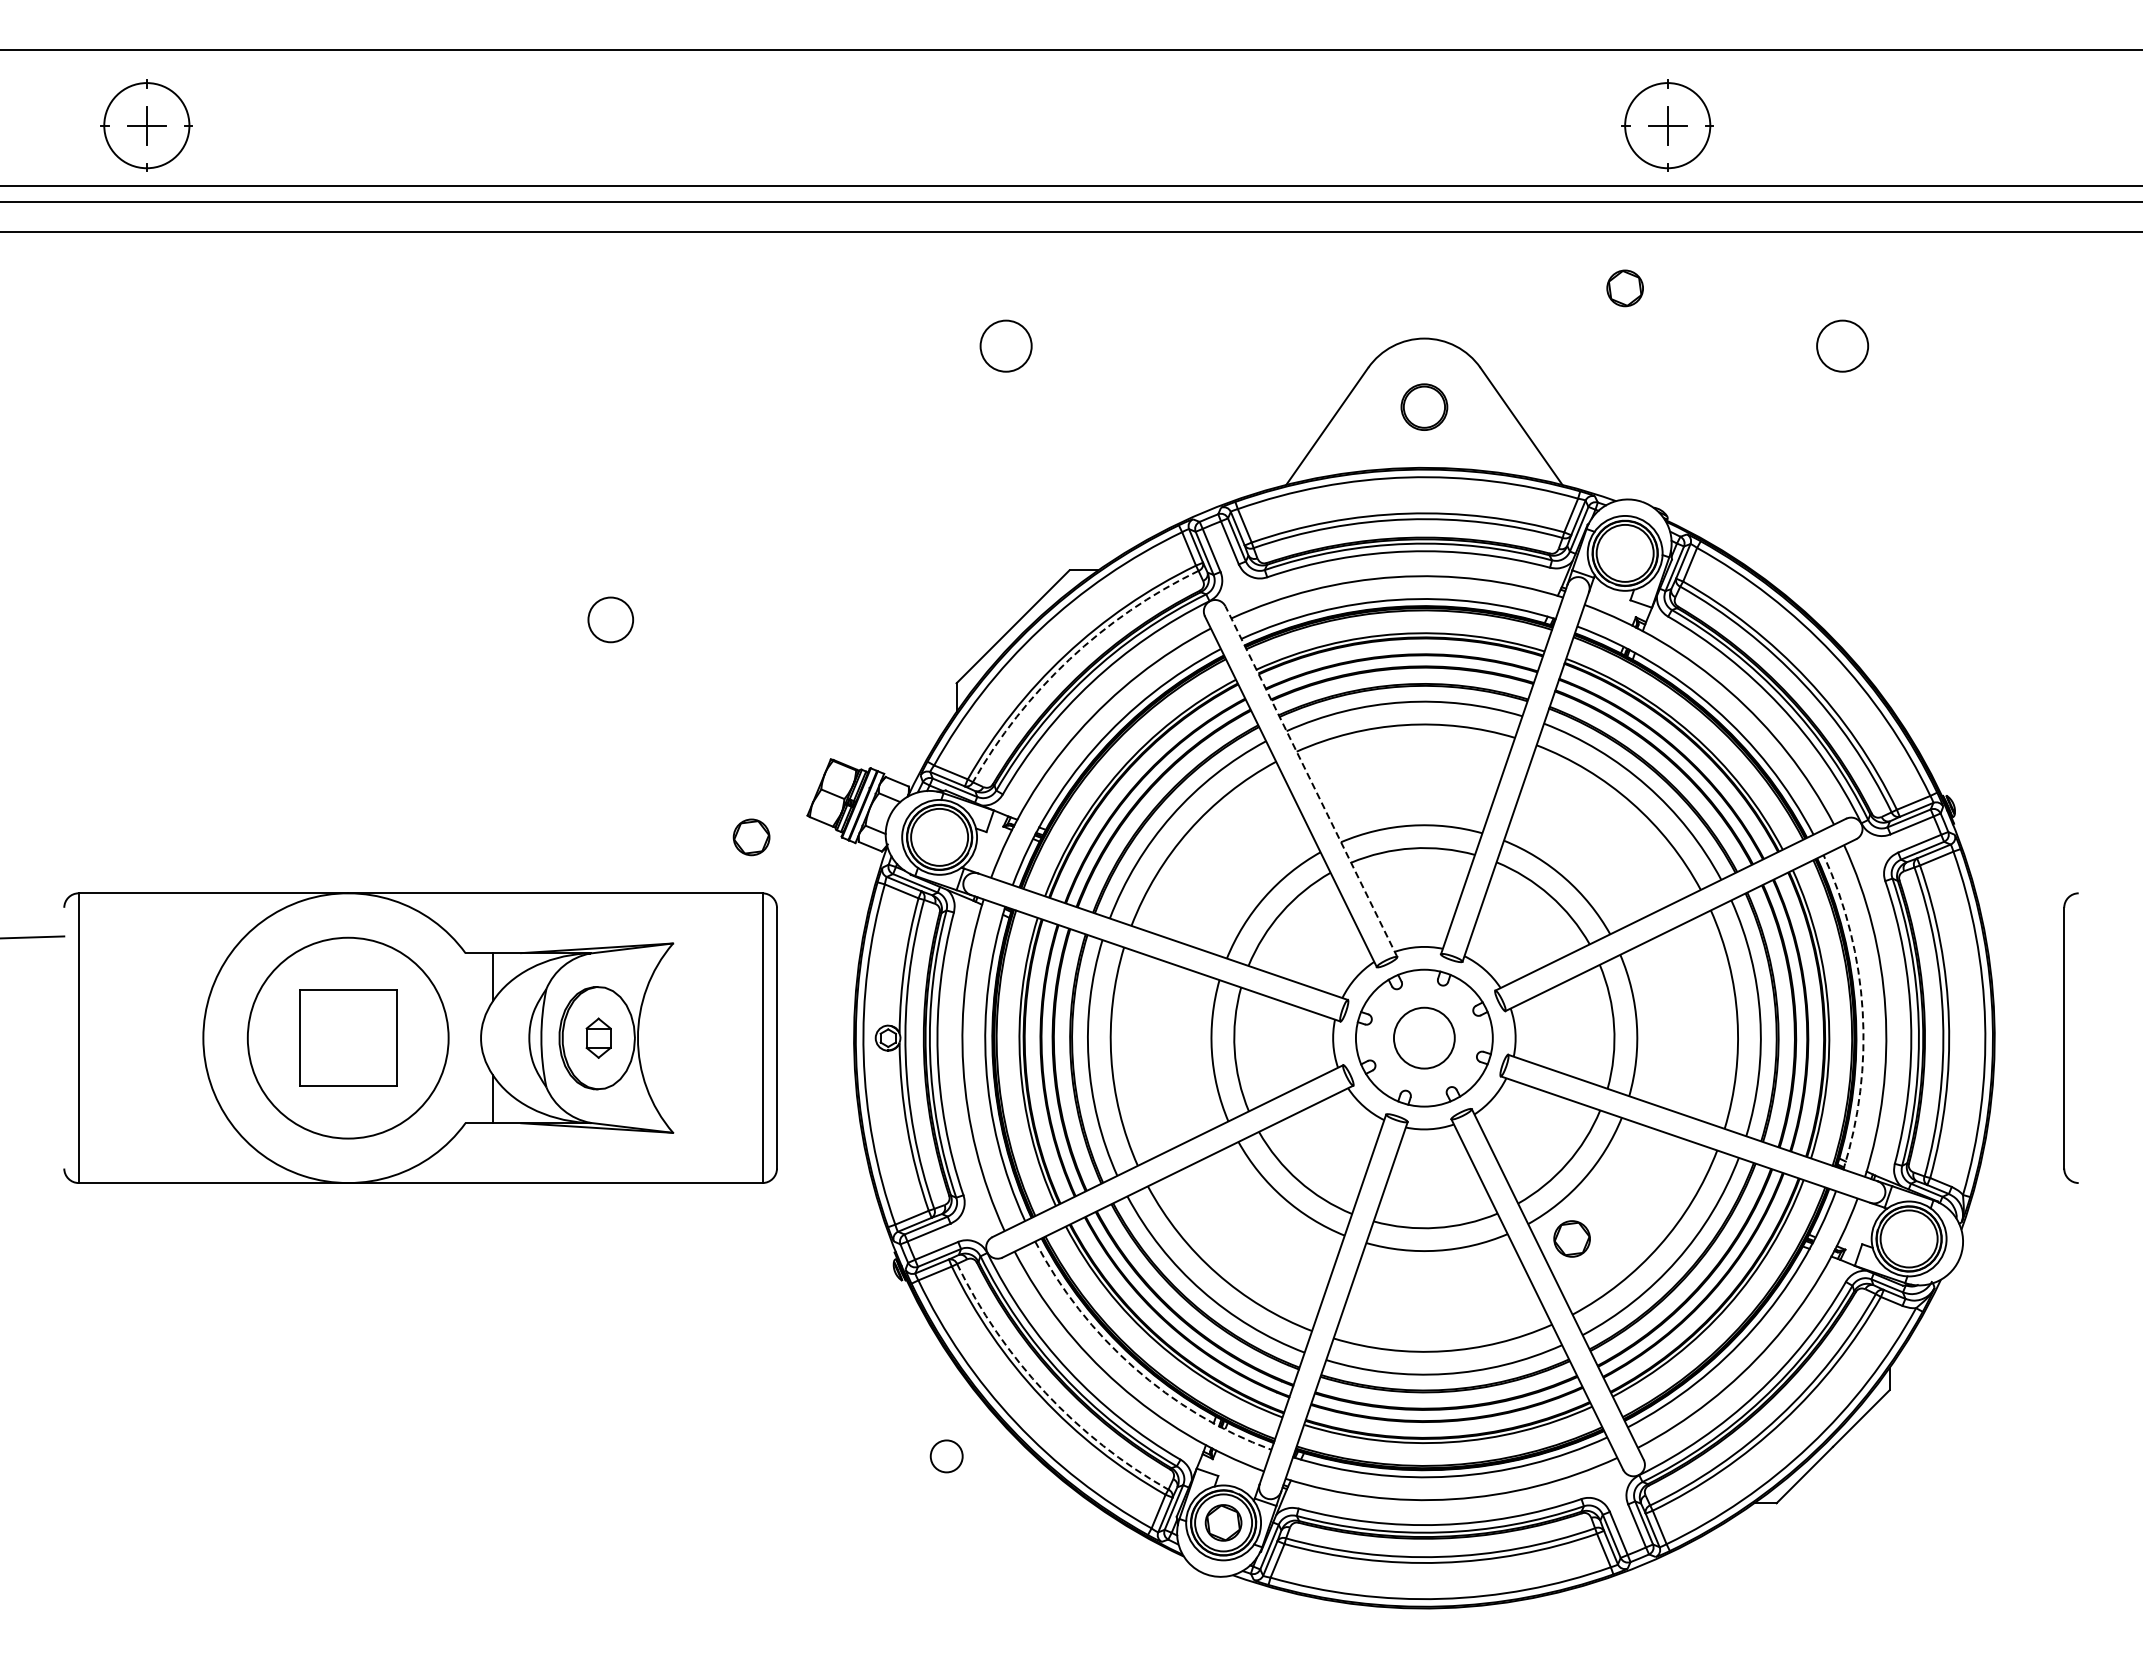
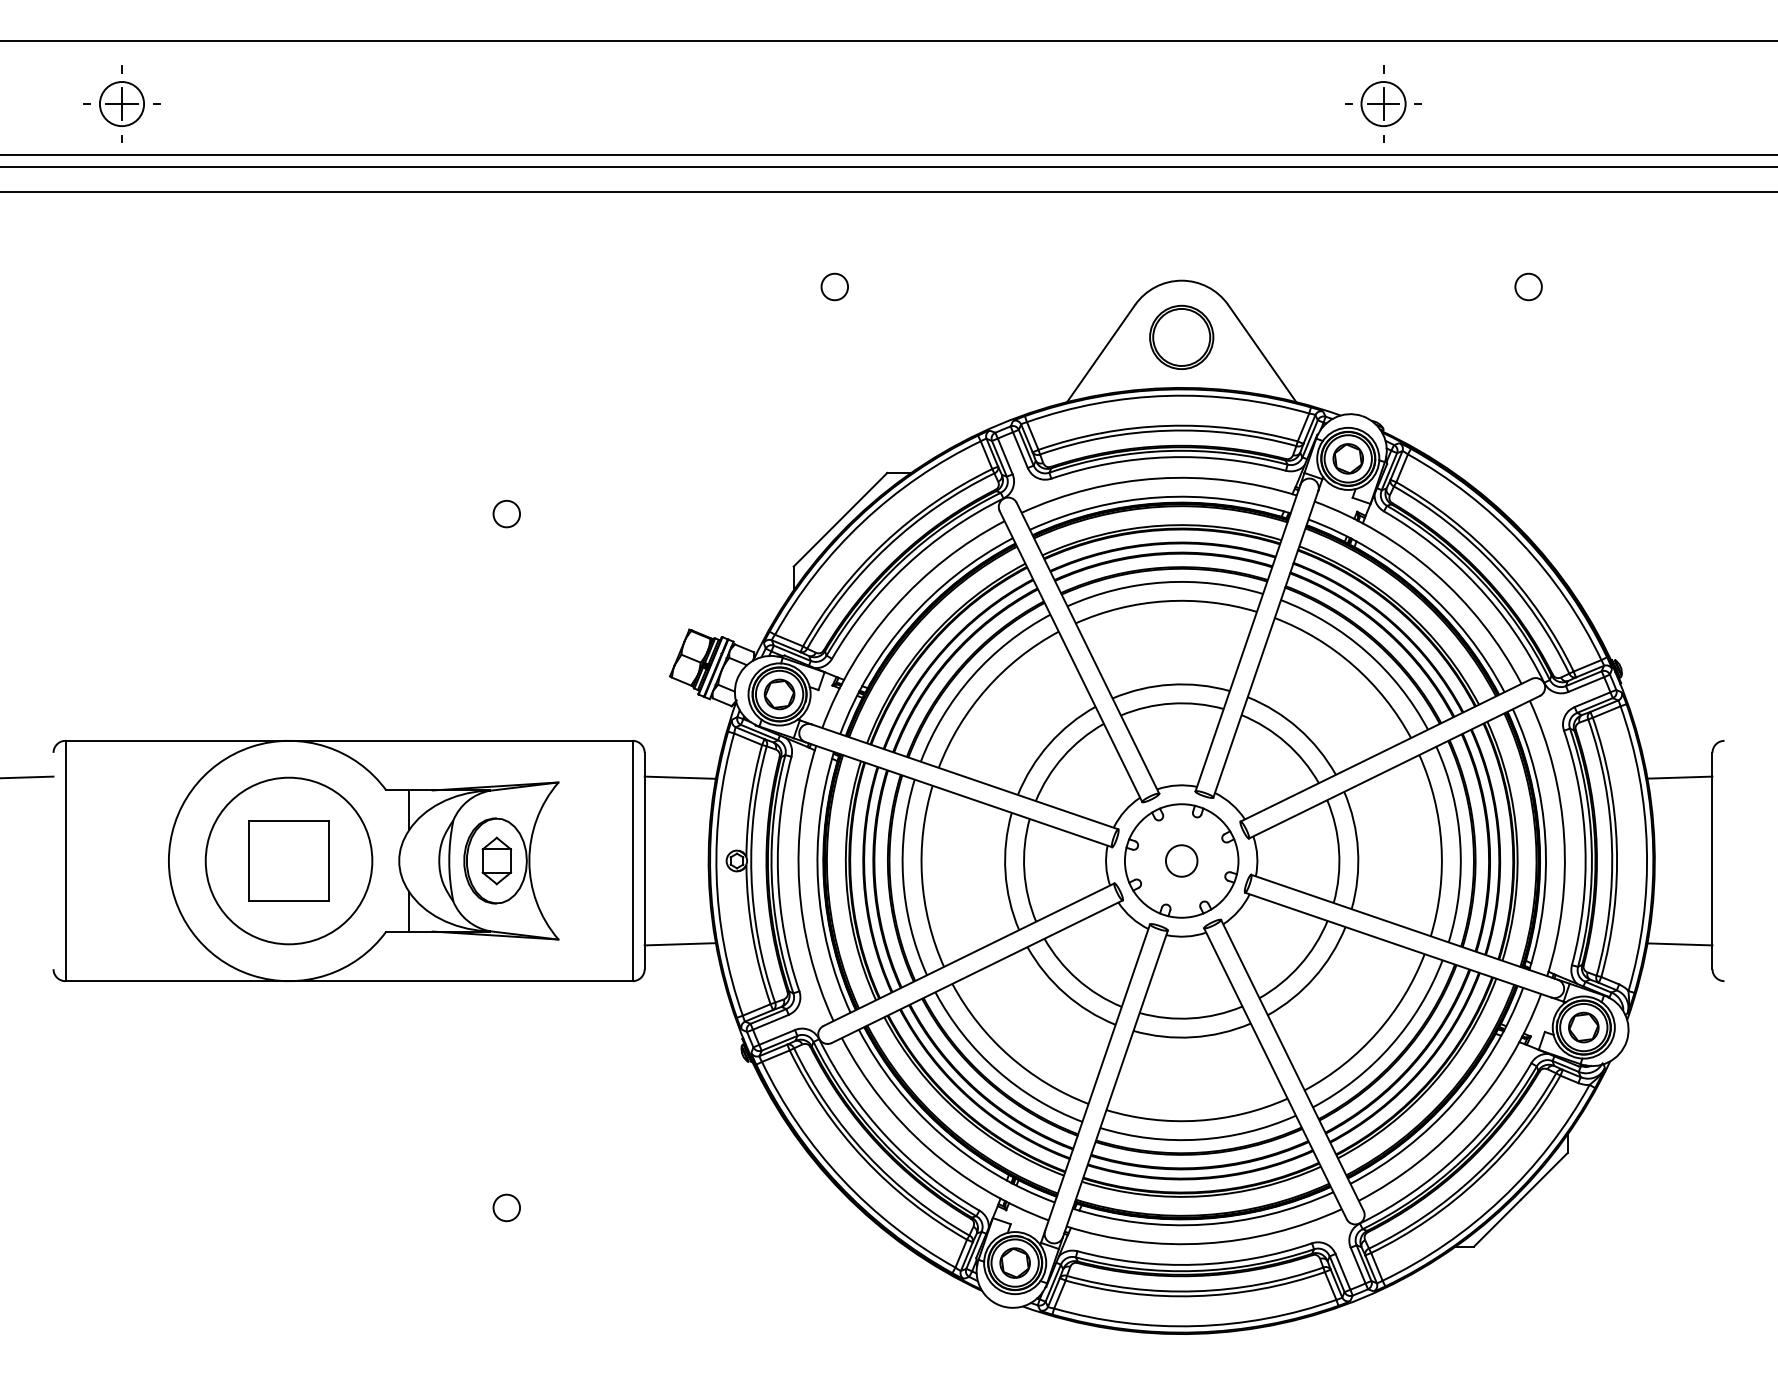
circle: (146, 125) -> (121, 103), size x0.62
circle: (1667, 125) -> (1383, 103), size x0.62
part: (1624, 288) -> (1347, 458), moved
circle: (1006, 346) -> (835, 287), size x0.62
circle: (1842, 346) -> (1528, 287), size x0.62
part: (1424, 407) -> (1181, 337), size x1.67
circle: (610, 619) -> (506, 513), size x0.71
arc: (1069, 659) -> (887, 546), dashed -> solid
line: (1311, 781) -> (1088, 648), dashed -> solid
part: (751, 837) -> (779, 694), moved
line: (819, 937) -> (679, 777), added
line: (2024, 937) -> (1679, 777), added
arc: (1862, 1010) -> (1545, 838), dashed -> solid
part: (598, 1038) -> (496, 861), size x1.43
circle: (1424, 1038) -> (1181, 861), size x0.62
line: (819, 1138) -> (679, 944), added
line: (2024, 1138) -> (1679, 944), added
part: (1571, 1238) -> (1583, 1027), moved
arc: (1134, 1367) -> (941, 1134), dashed -> solid
arc: (1045, 1392) -> (867, 1154), dashed -> solid
circle: (946, 1456) -> (506, 1208), moved

